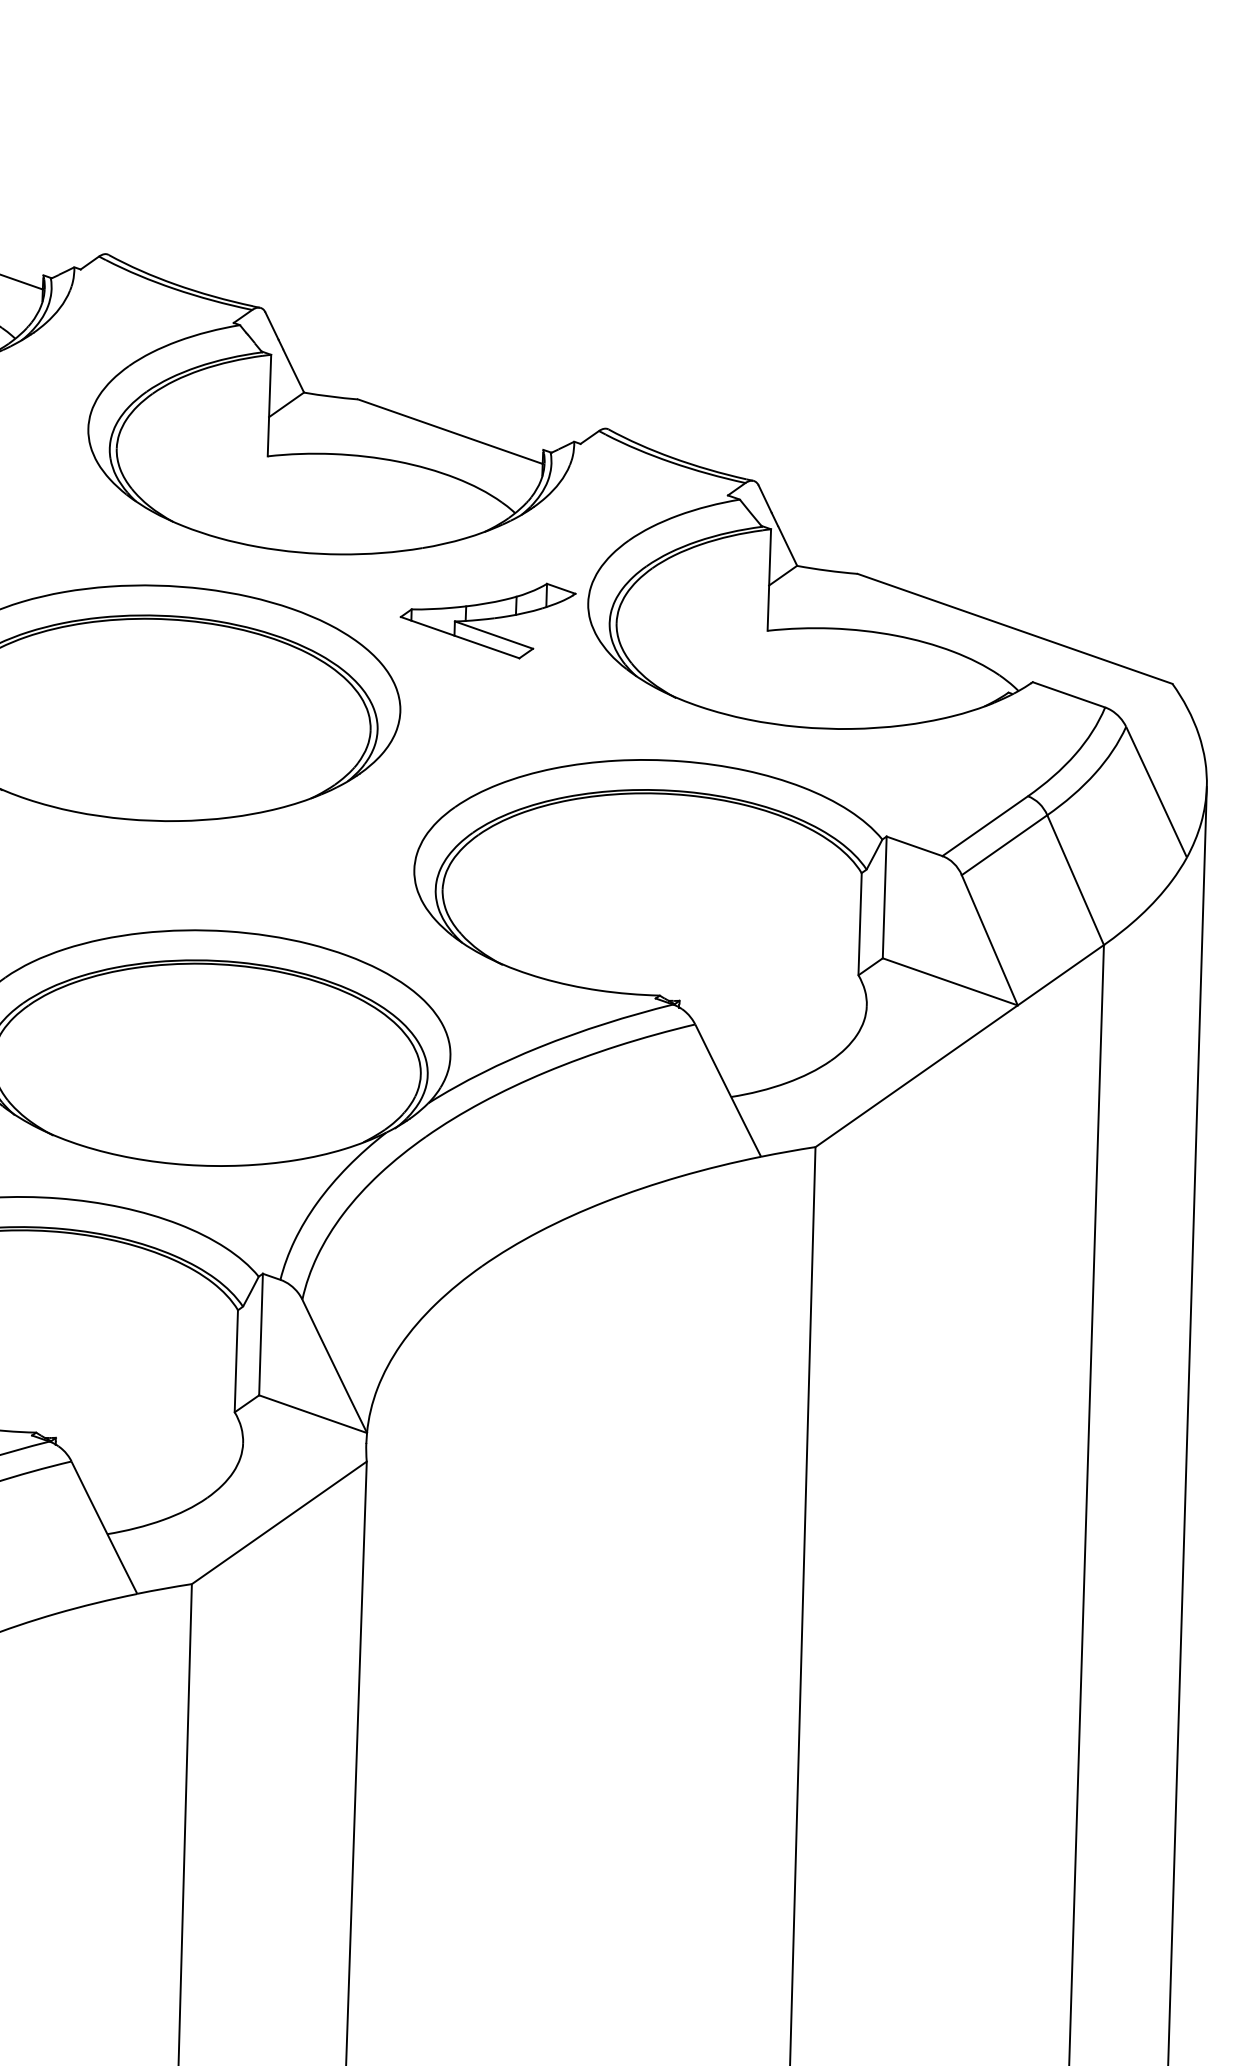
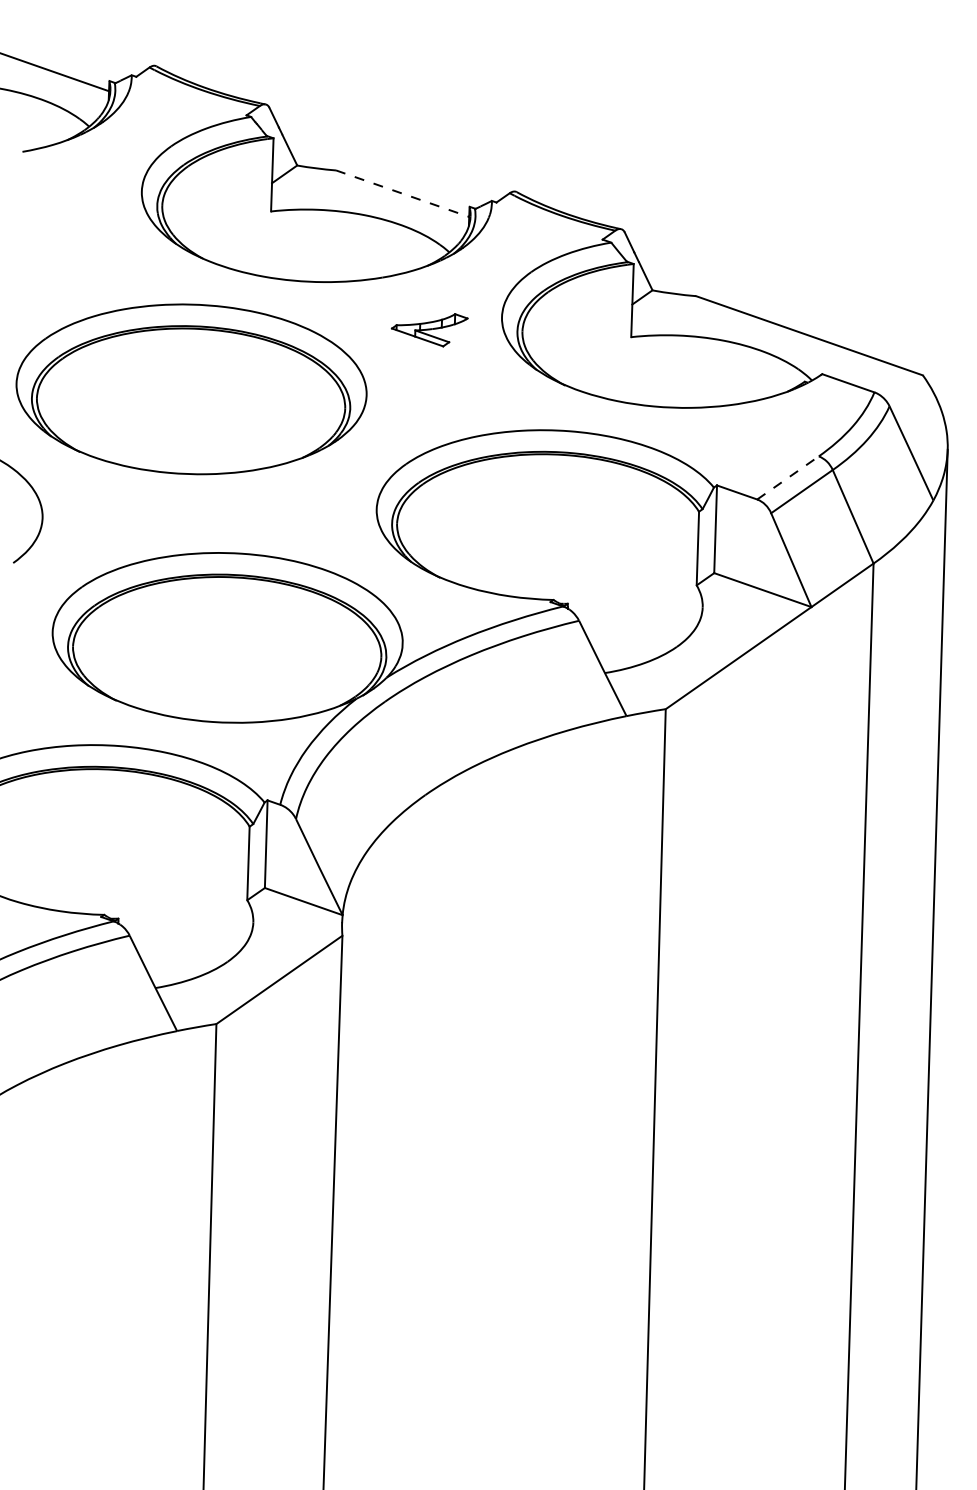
line: (450, 431) -> (402, 193), solid -> dashed
part: (487, 621) -> (429, 330), size x0.6
line: (985, 825) -> (788, 477), solid -> dashed

